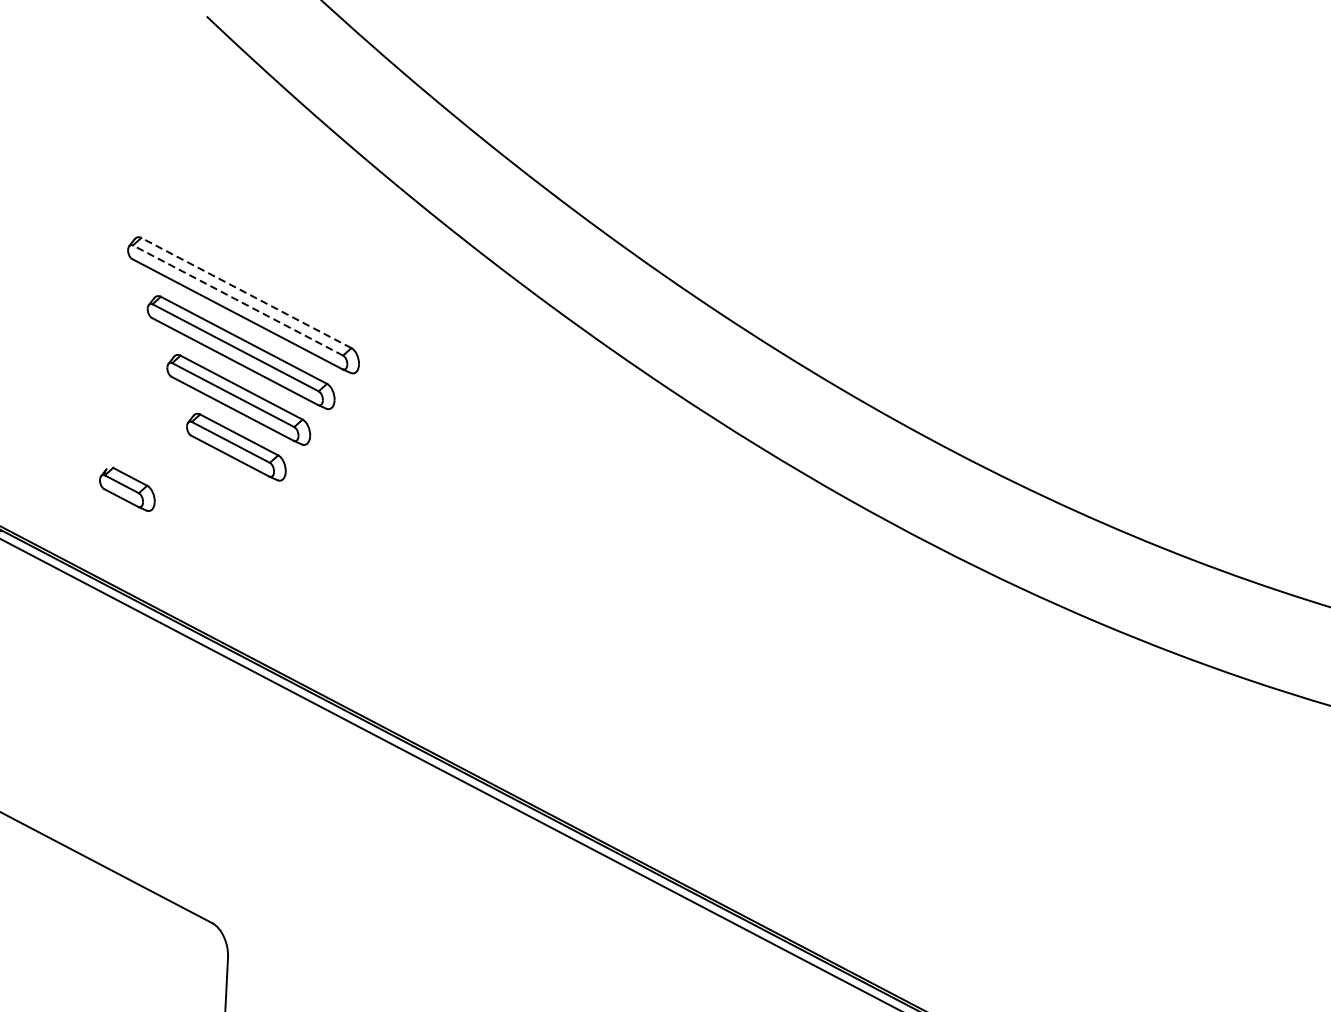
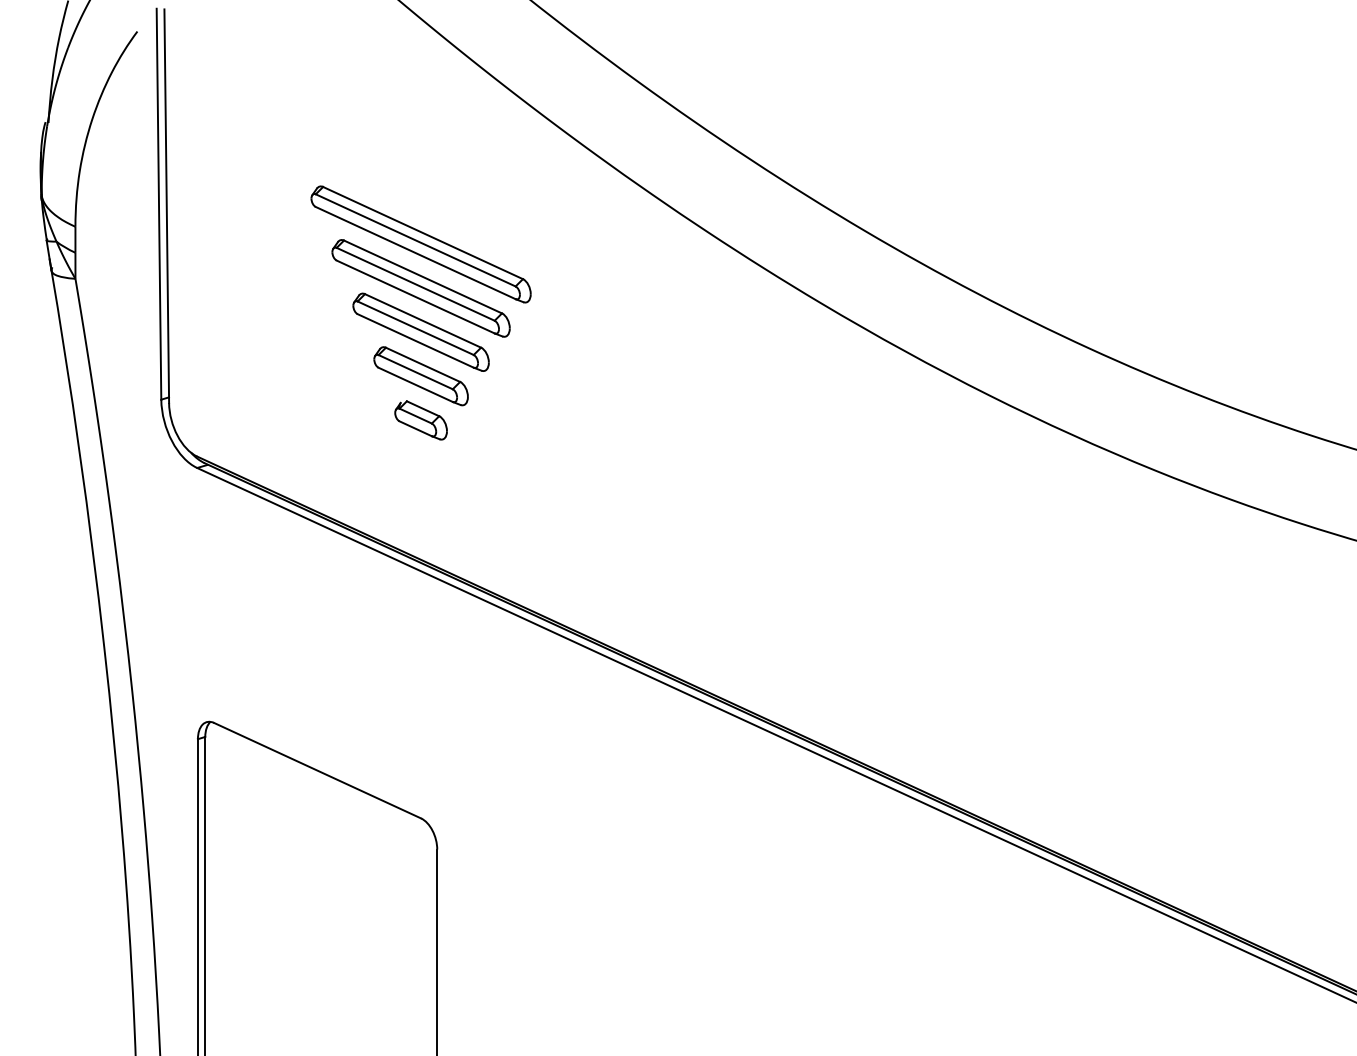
line: (245, 292) -> (422, 232), dashed -> solid
line: (237, 300) -> (415, 240), dashed -> solid
part: (126, 489) -> (420, 420), moved

